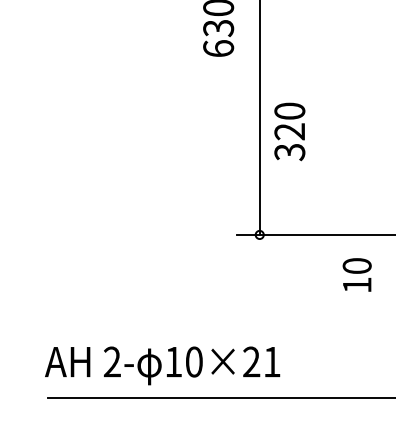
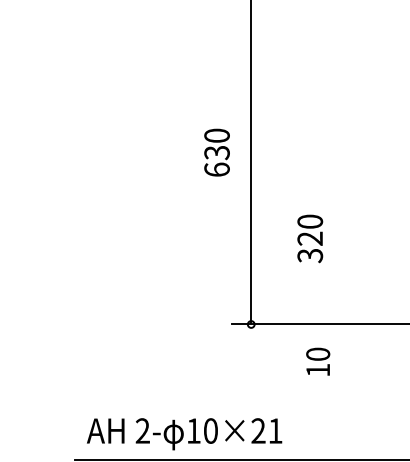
text: (290, 131) -> (310, 238), moved
text: (357, 274) -> (318, 361), moved
text: (162, 366) -> (184, 434), moved

